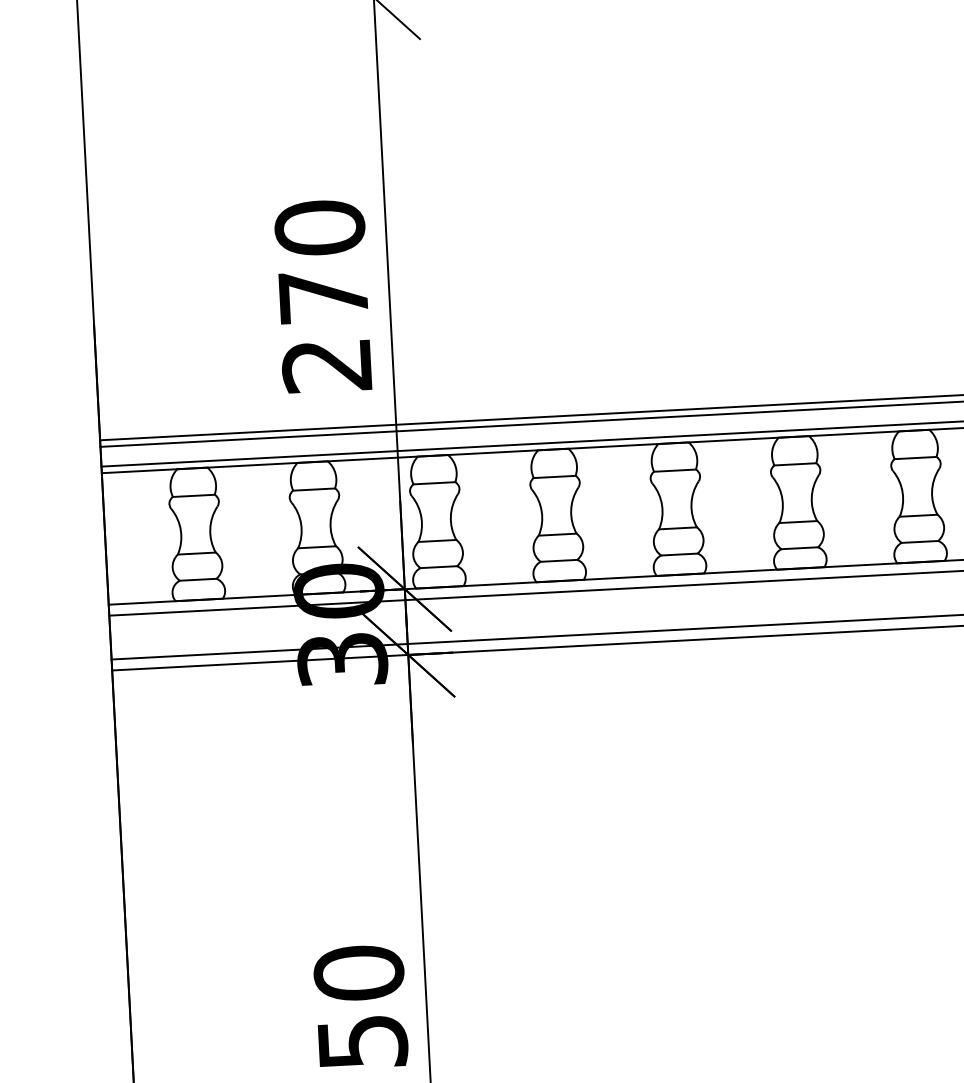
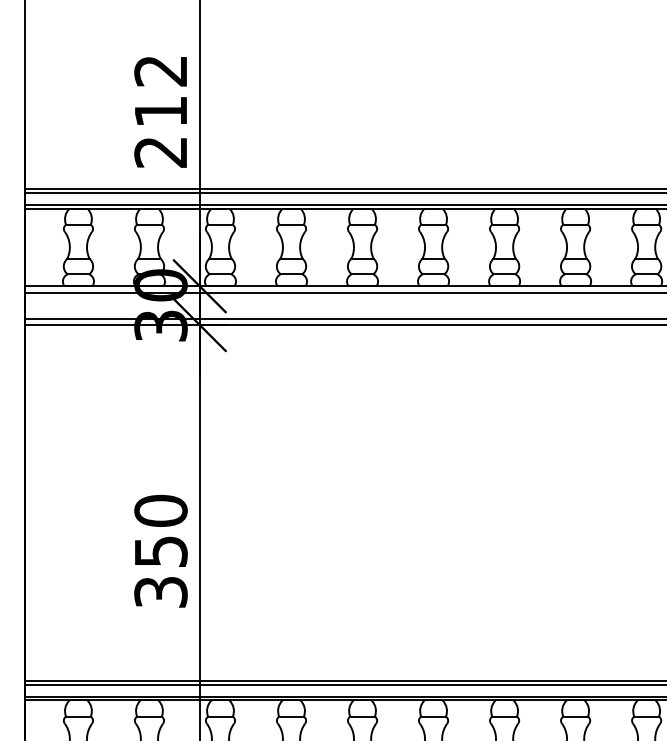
text: (320, 261) -> (160, 90), 270 -> 212

